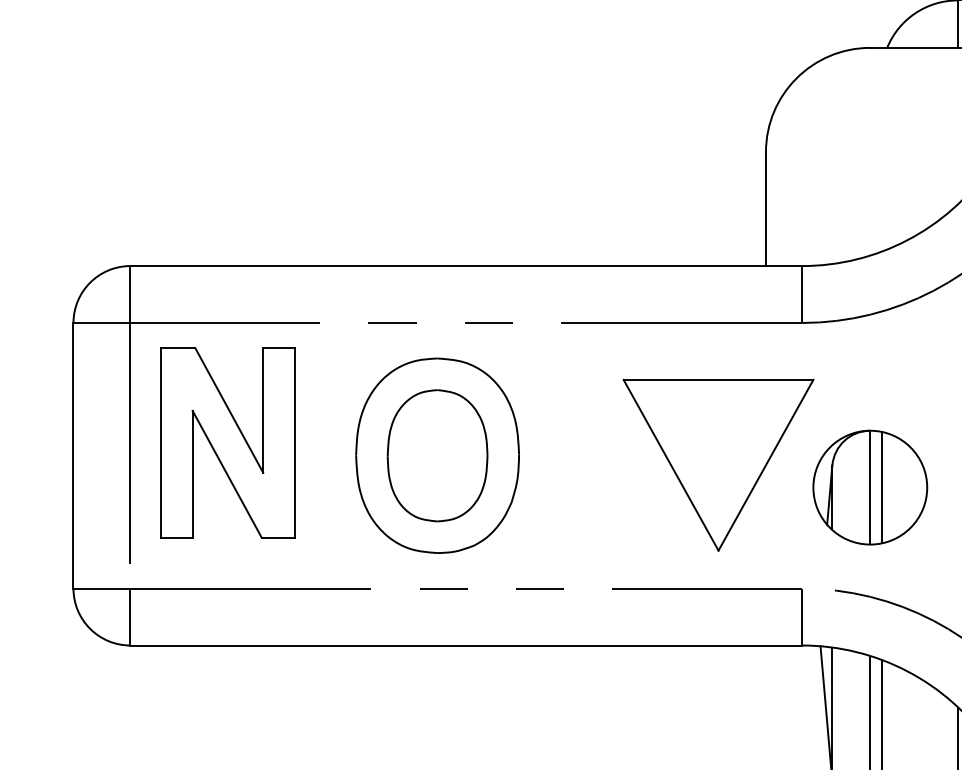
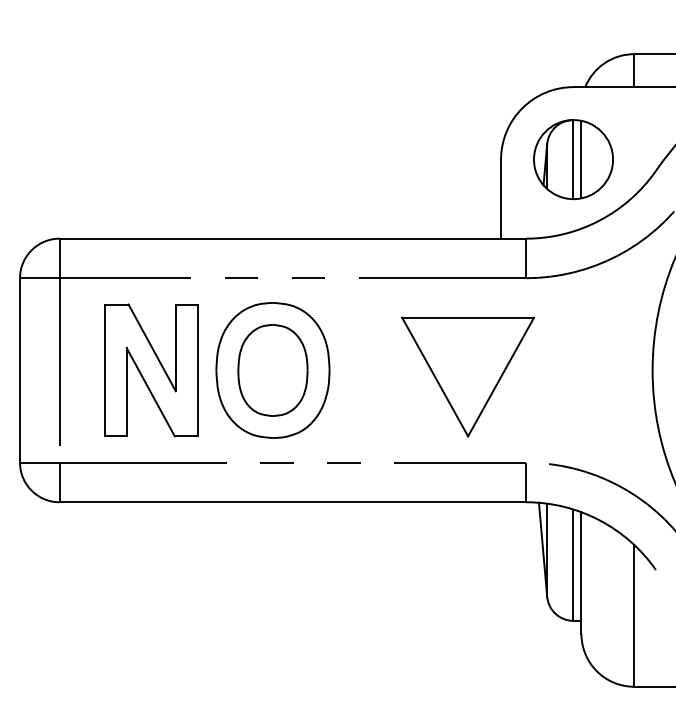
part: (228, 442) -> (151, 370), moved
part: (870, 487) -> (573, 159), moved

